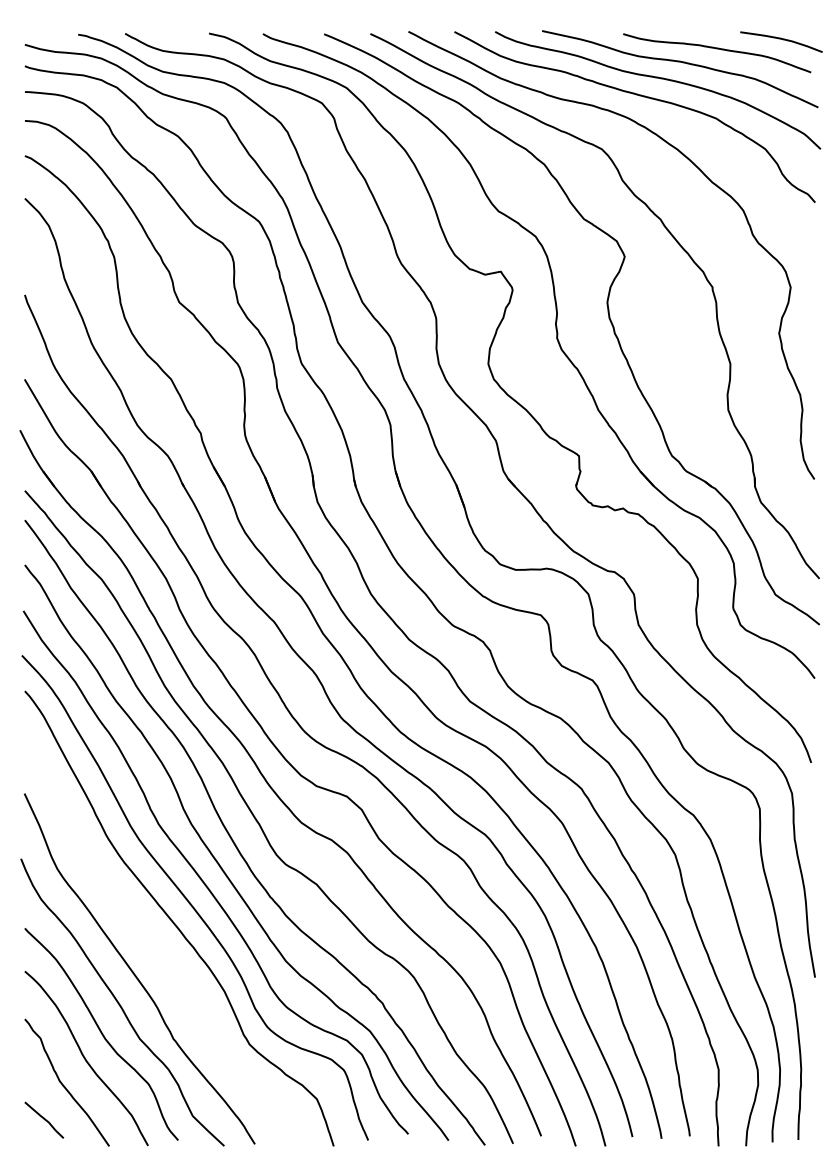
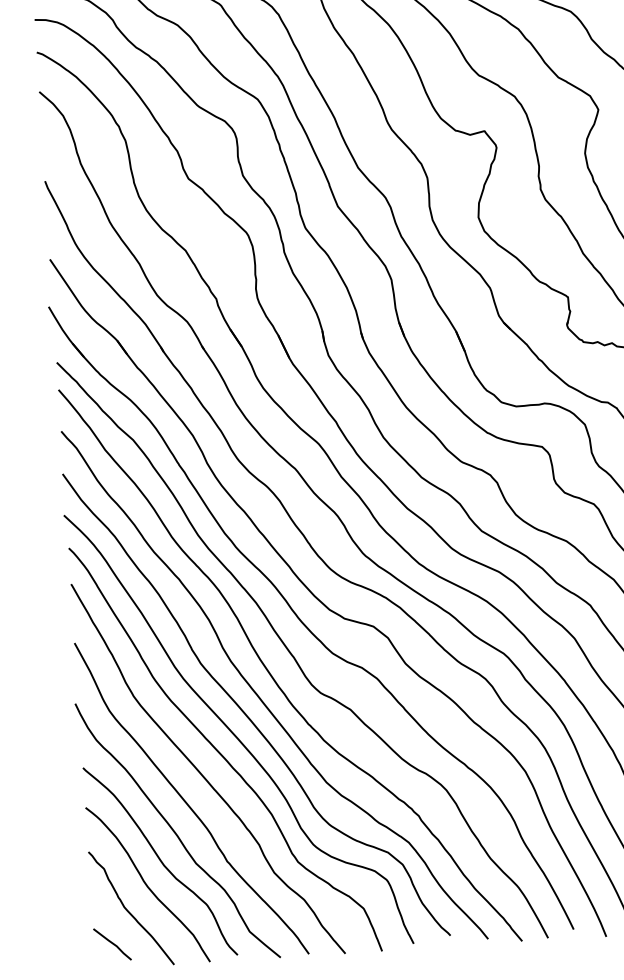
curve: (152, 942) -> (202, 773), added

